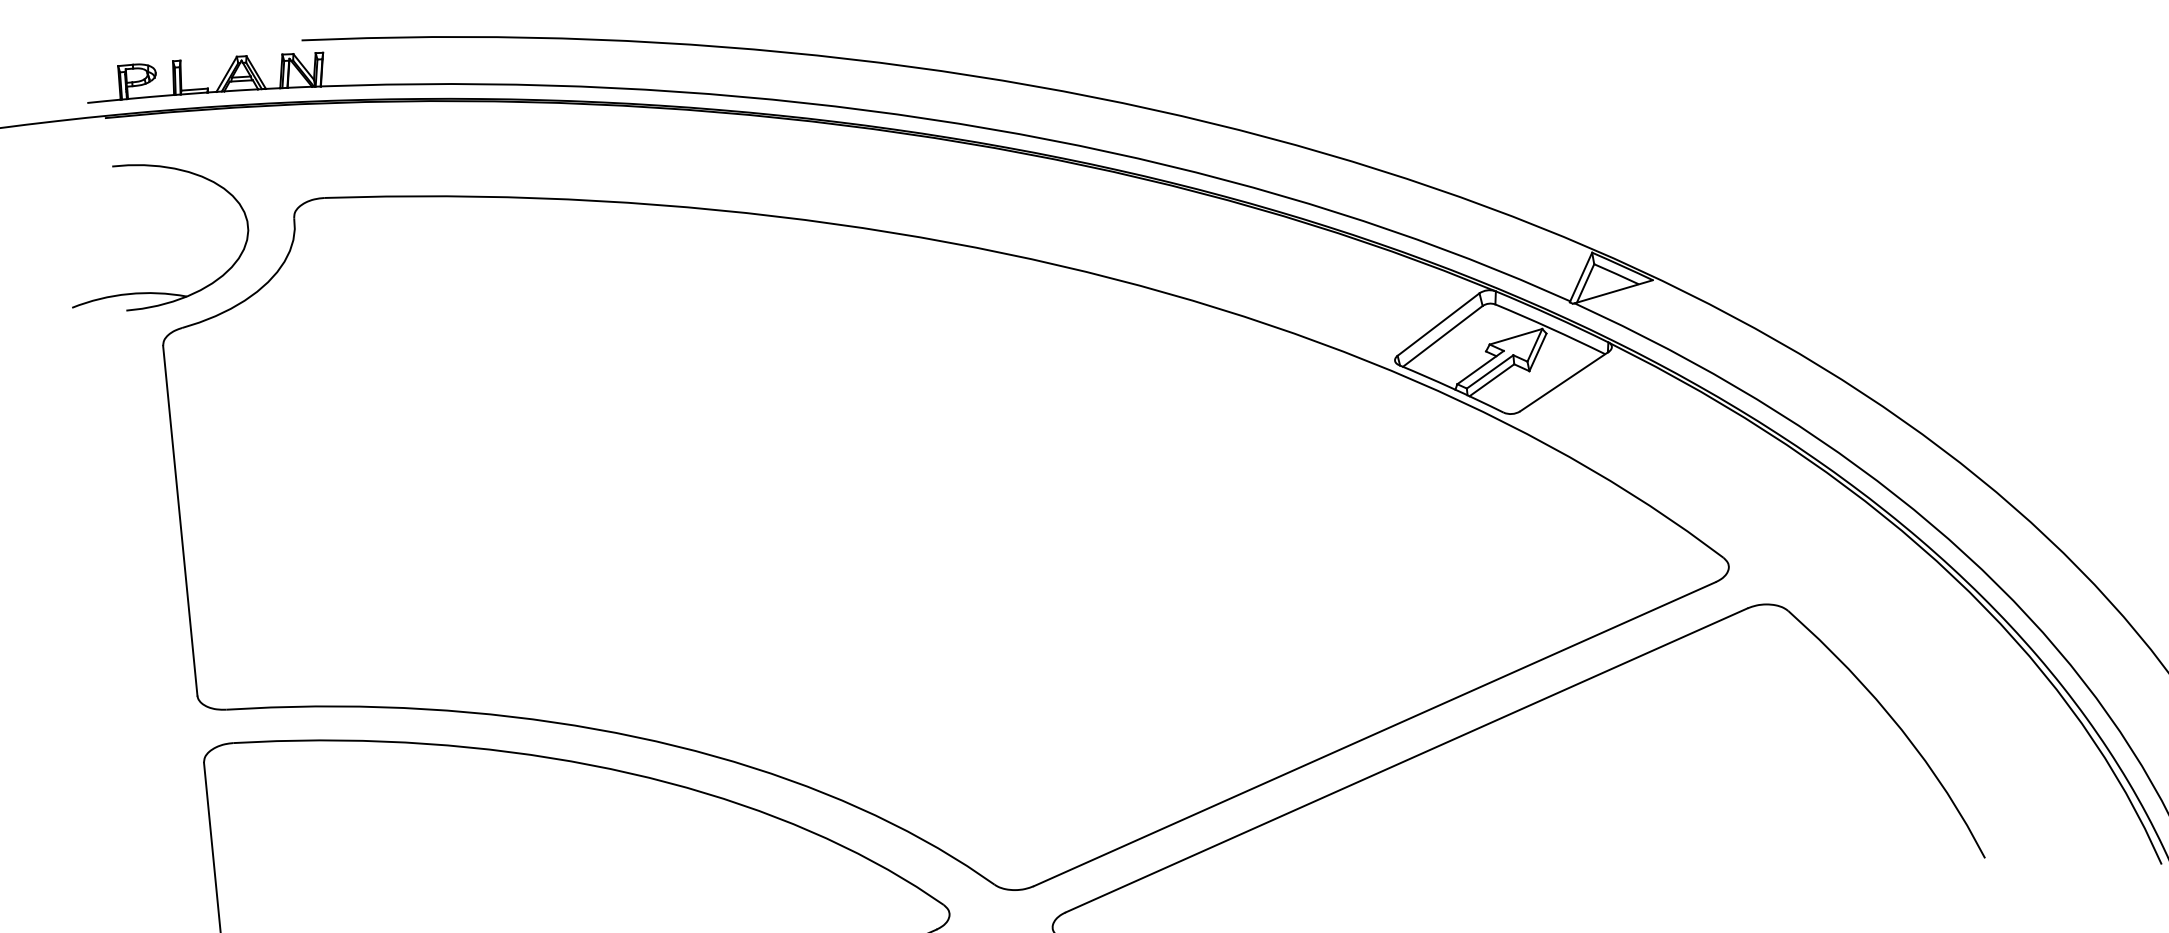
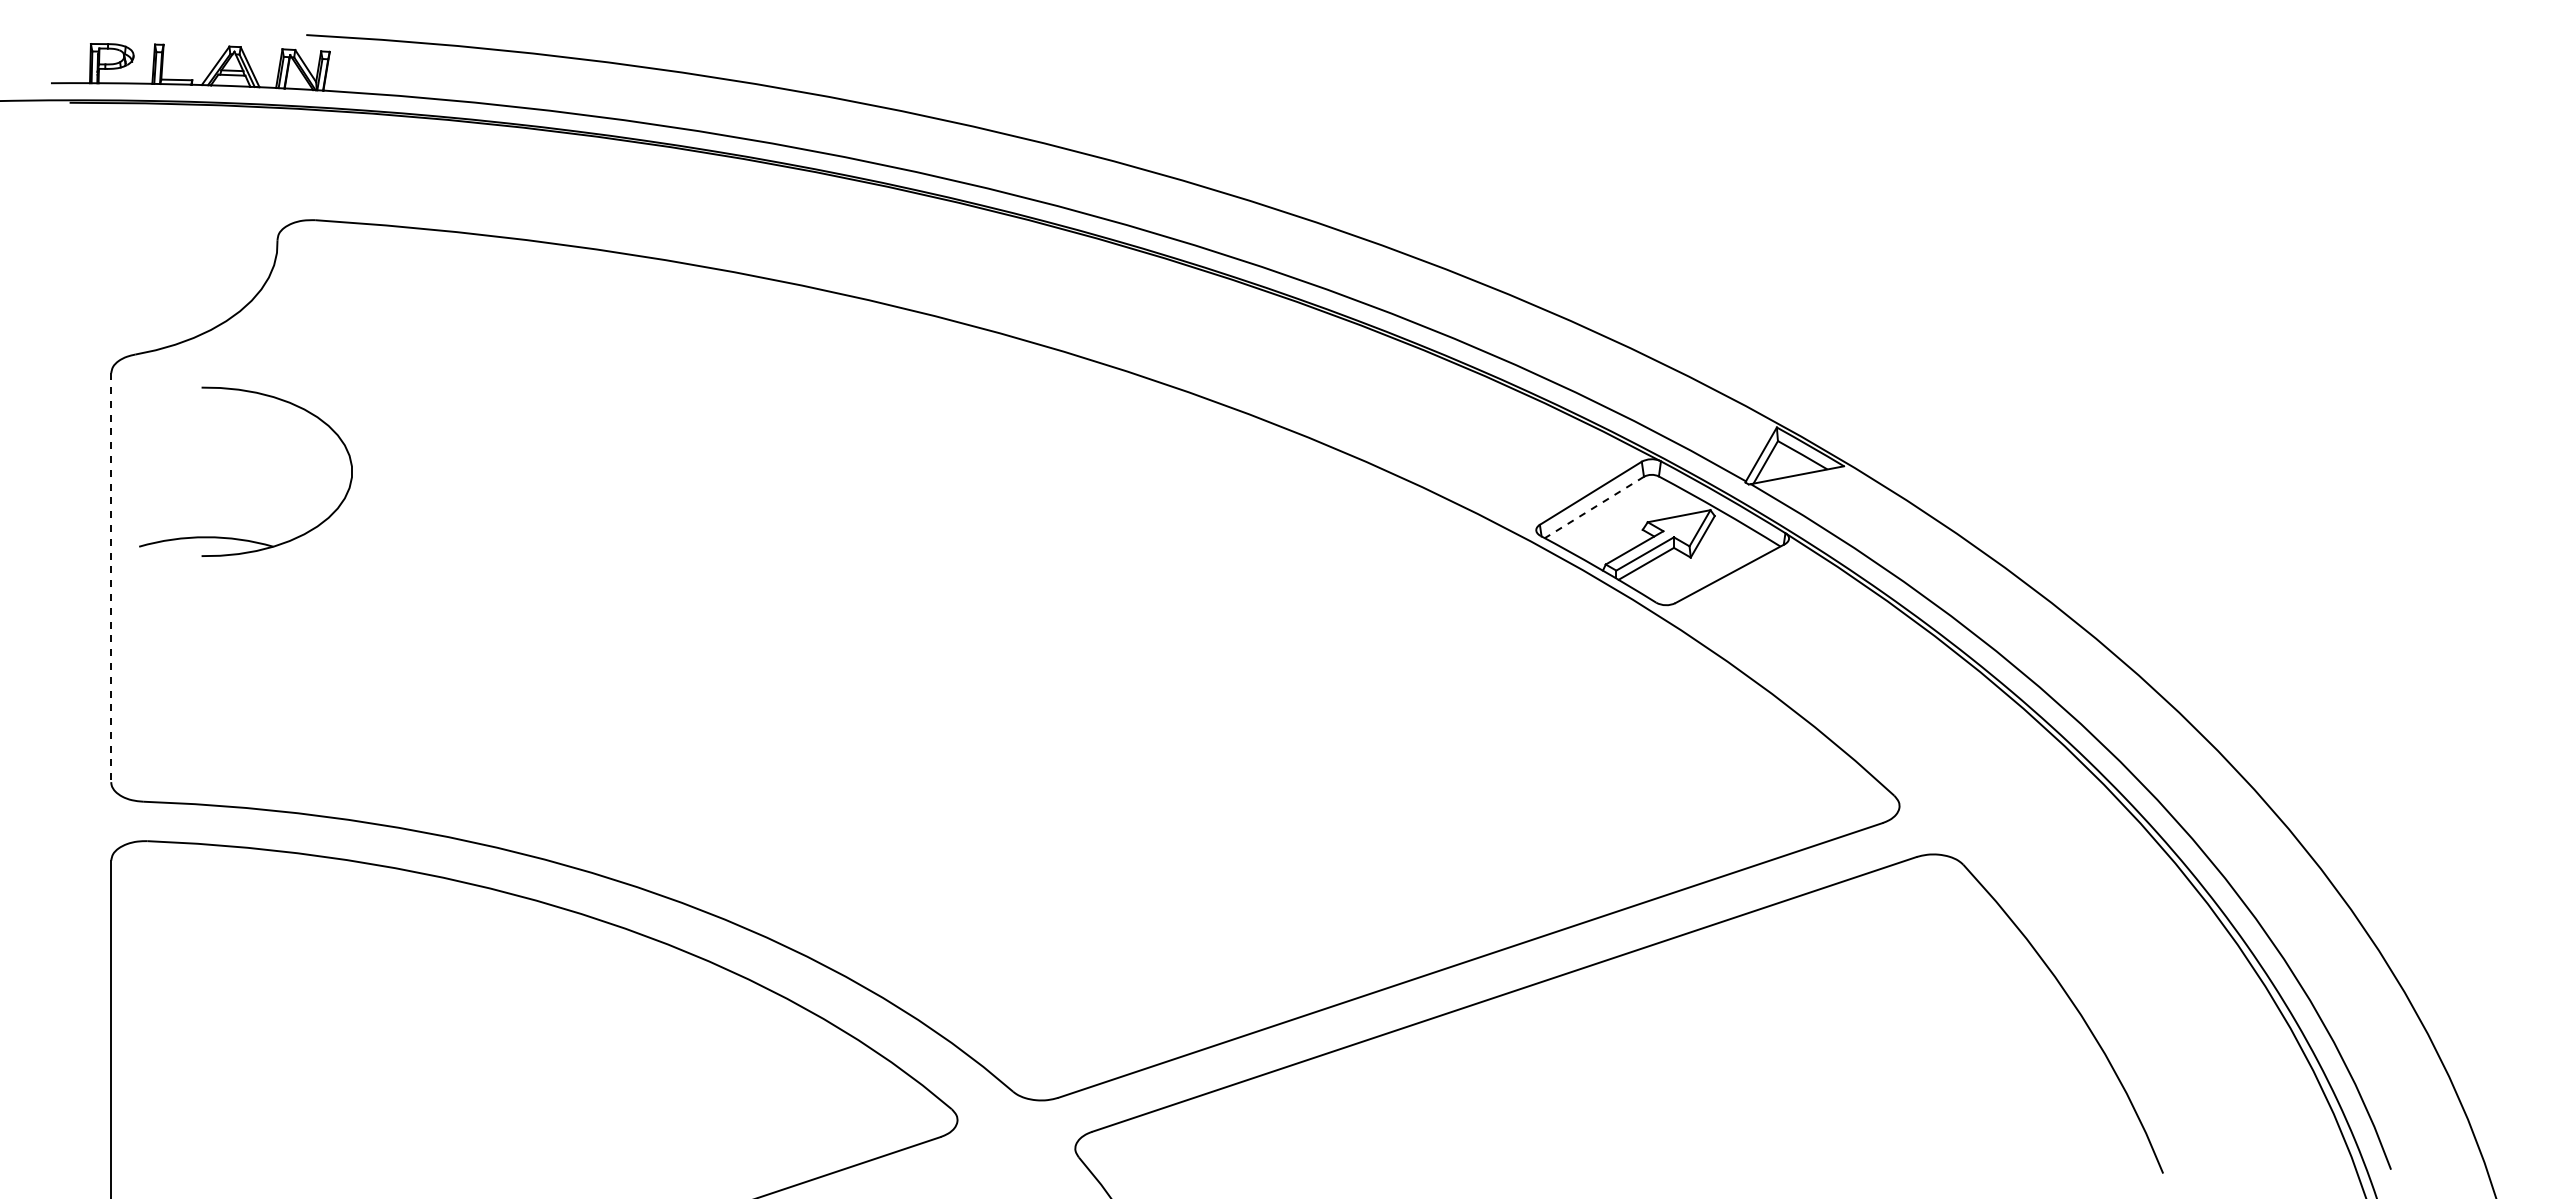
part: (152, 292) -> (233, 537), moved
line: (1442, 336) -> (1593, 507), solid -> dashed
line: (180, 521) -> (111, 578), solid -> dashed

